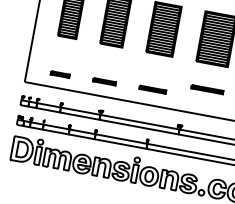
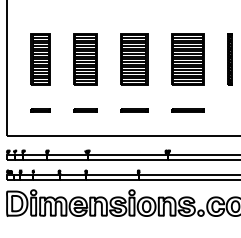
line: (60, 74) -> (40, 110), moved
line: (104, 81) -> (85, 110), moved
line: (152, 89) -> (134, 110), moved

